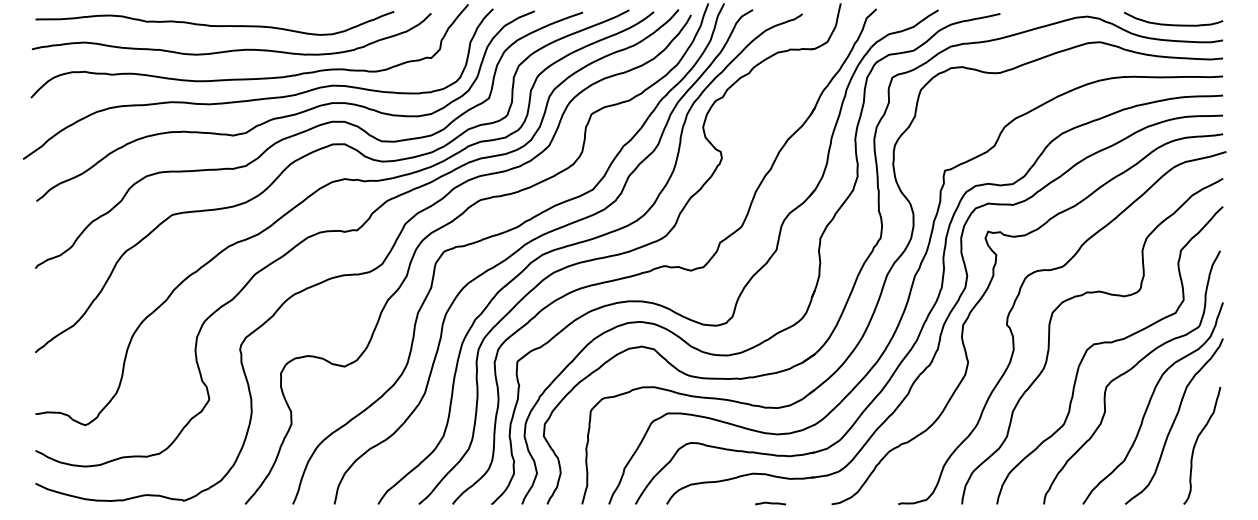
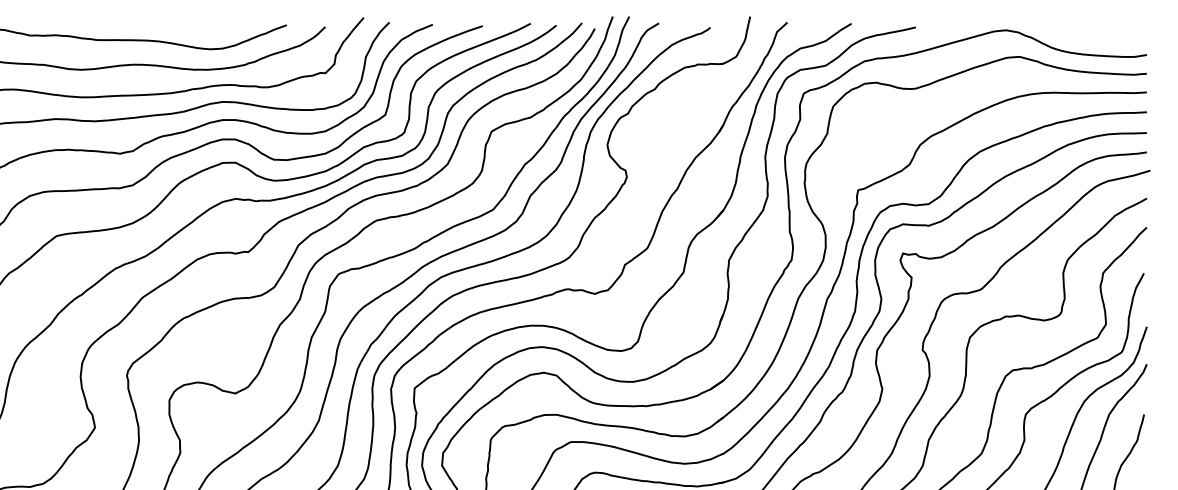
curve: (1173, 24) -> (1095, 38), removed

